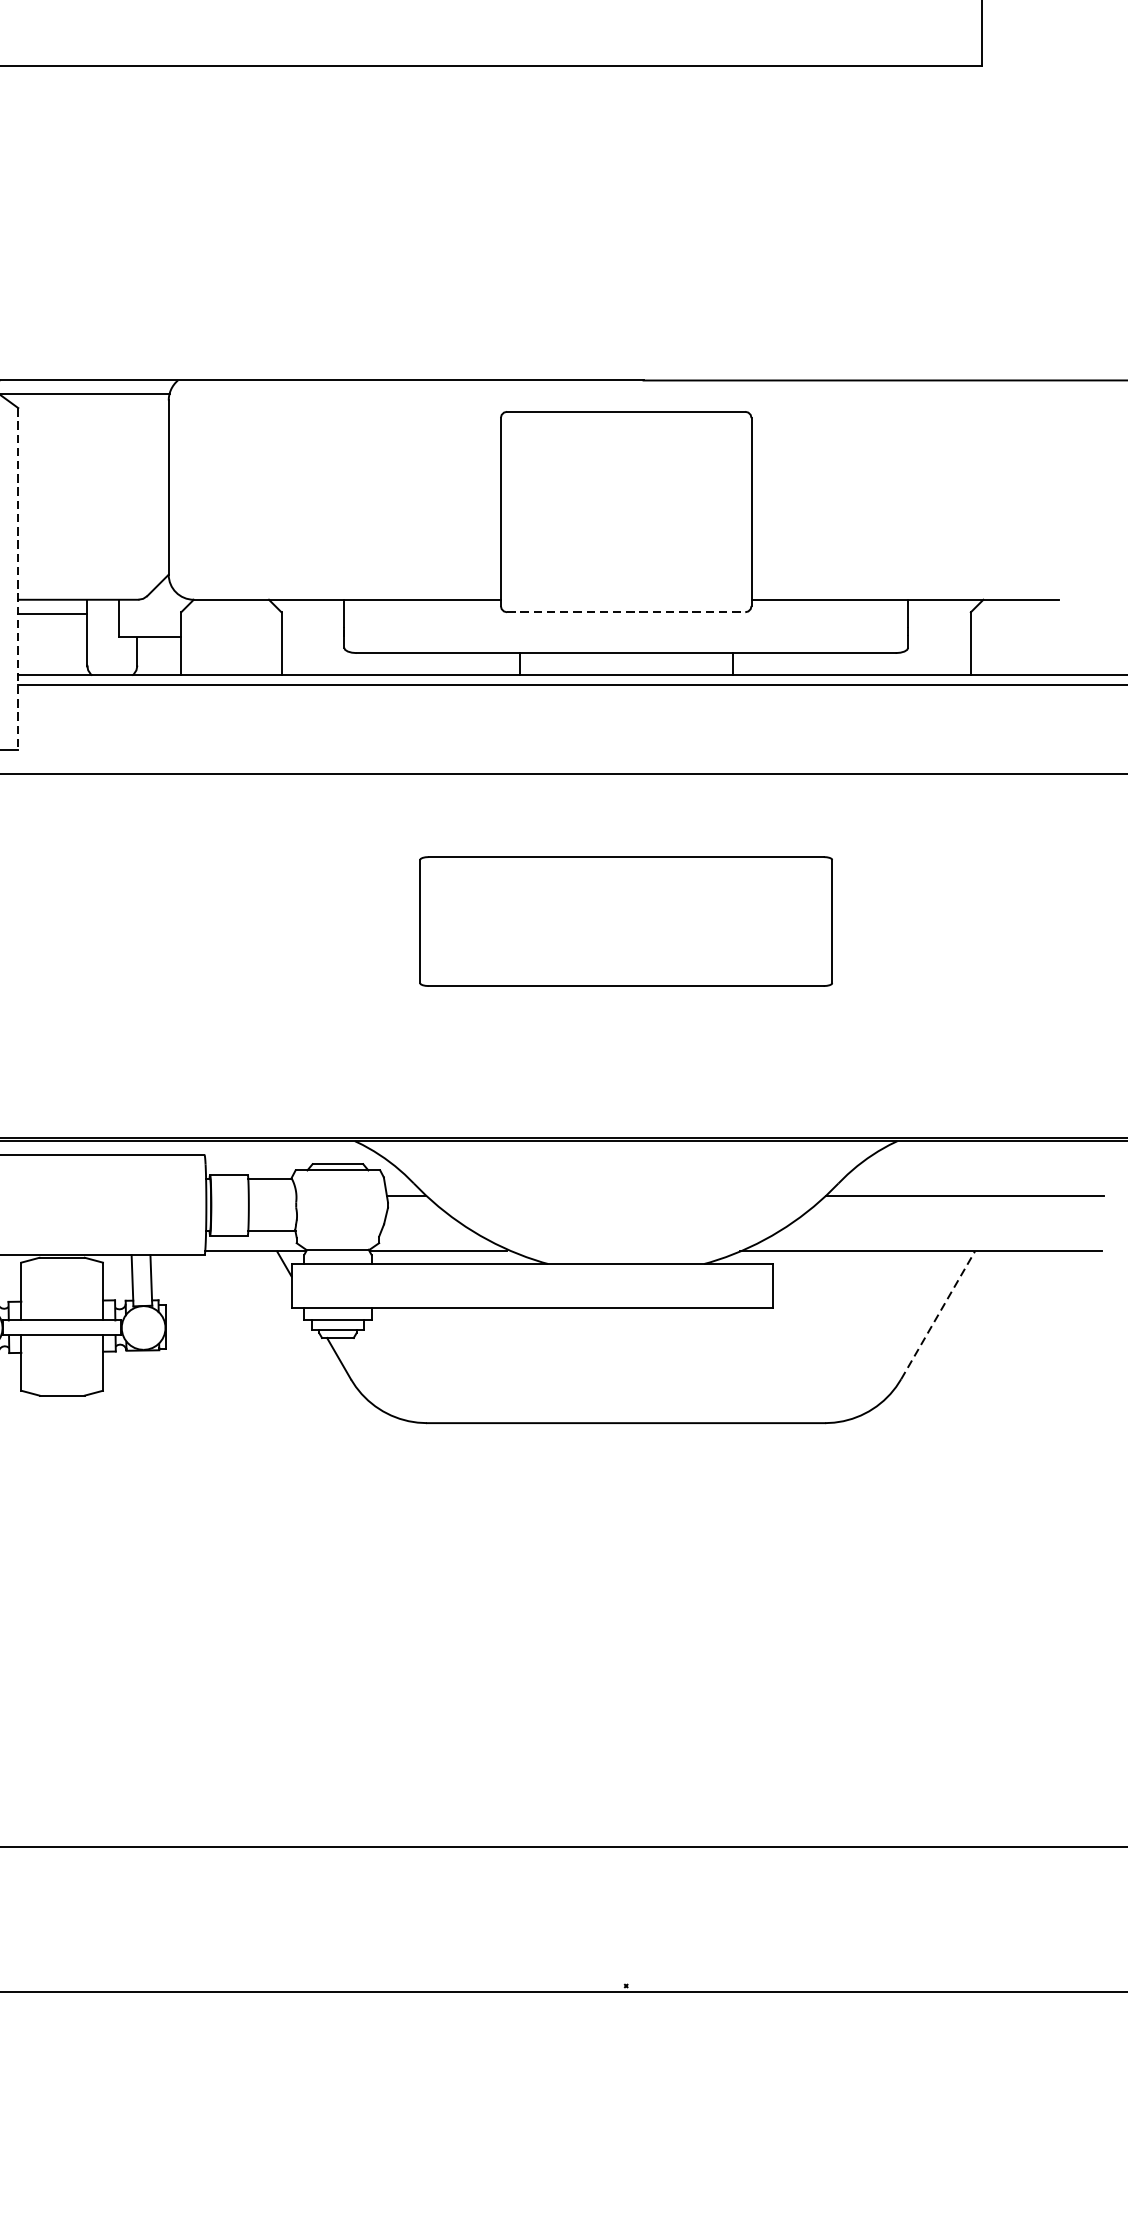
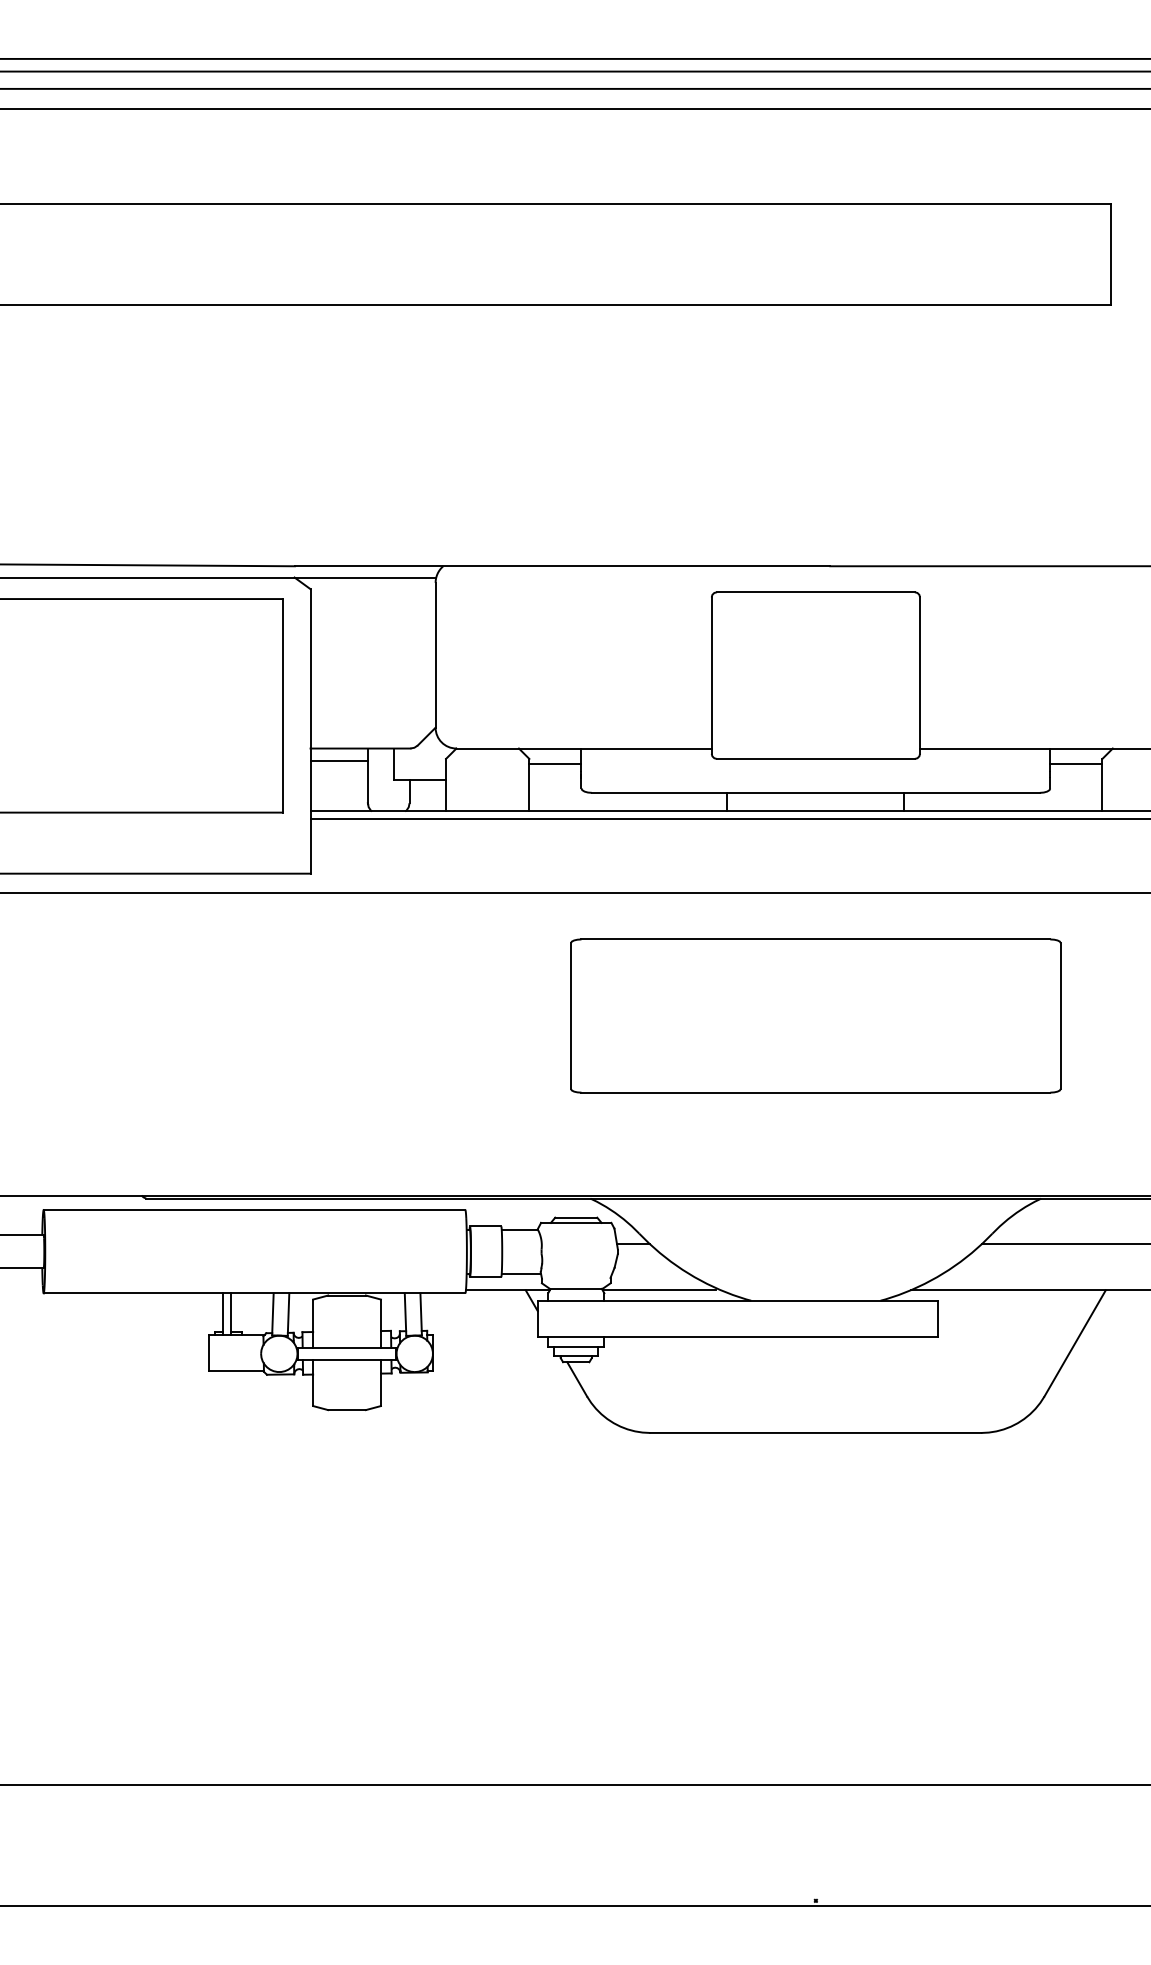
line: (18, 579) -> (310, 731), dashed -> solid
line: (625, 611) -> (815, 758), dashed -> solid
line: (312, 618) -> (555, 764), added
line: (939, 618) -> (1076, 764), added
part: (625, 920) -> (815, 1015), size x1.43
line: (938, 1314) -> (1075, 1342), dashed -> solid

